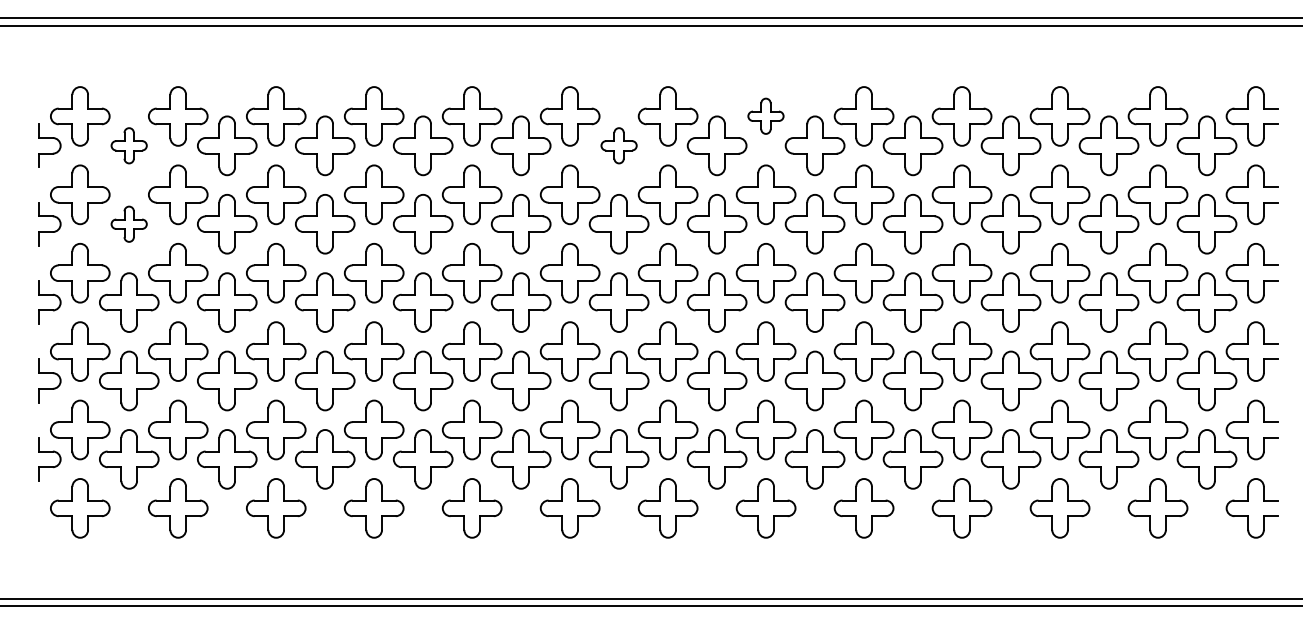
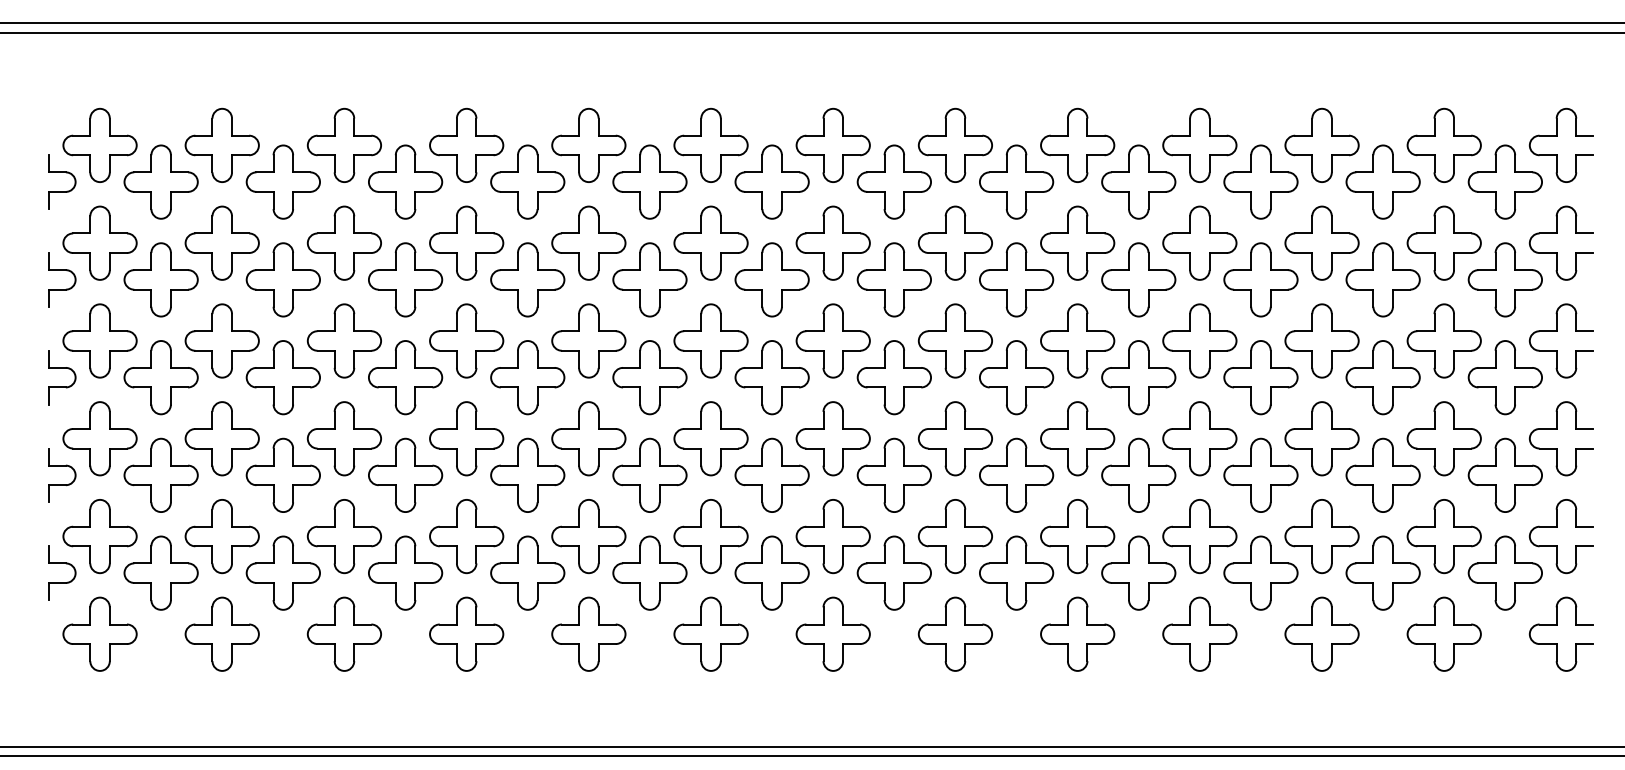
part: (765, 115) -> (954, 144), size x1.67
part: (128, 145) -> (160, 181), size x1.67
part: (618, 145) -> (771, 181), size x1.67
part: (128, 223) -> (160, 279), size x1.67

